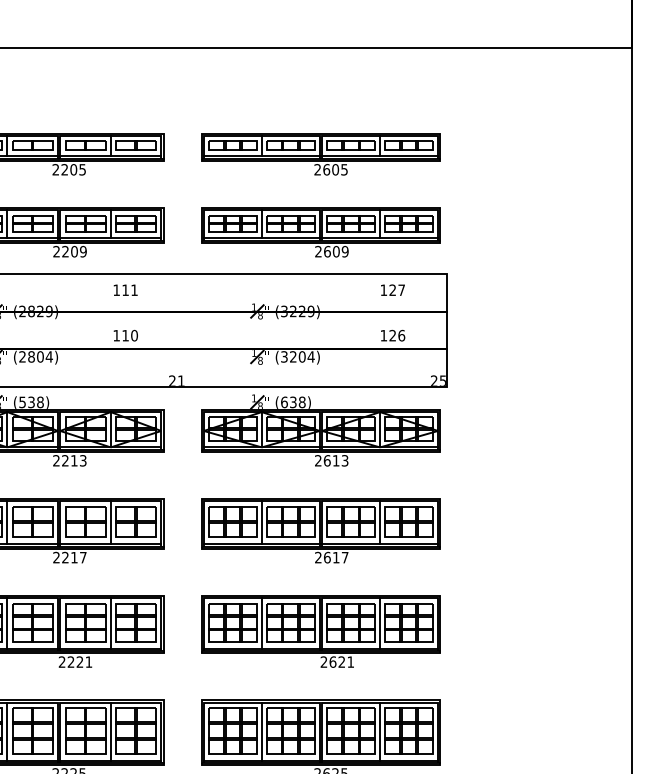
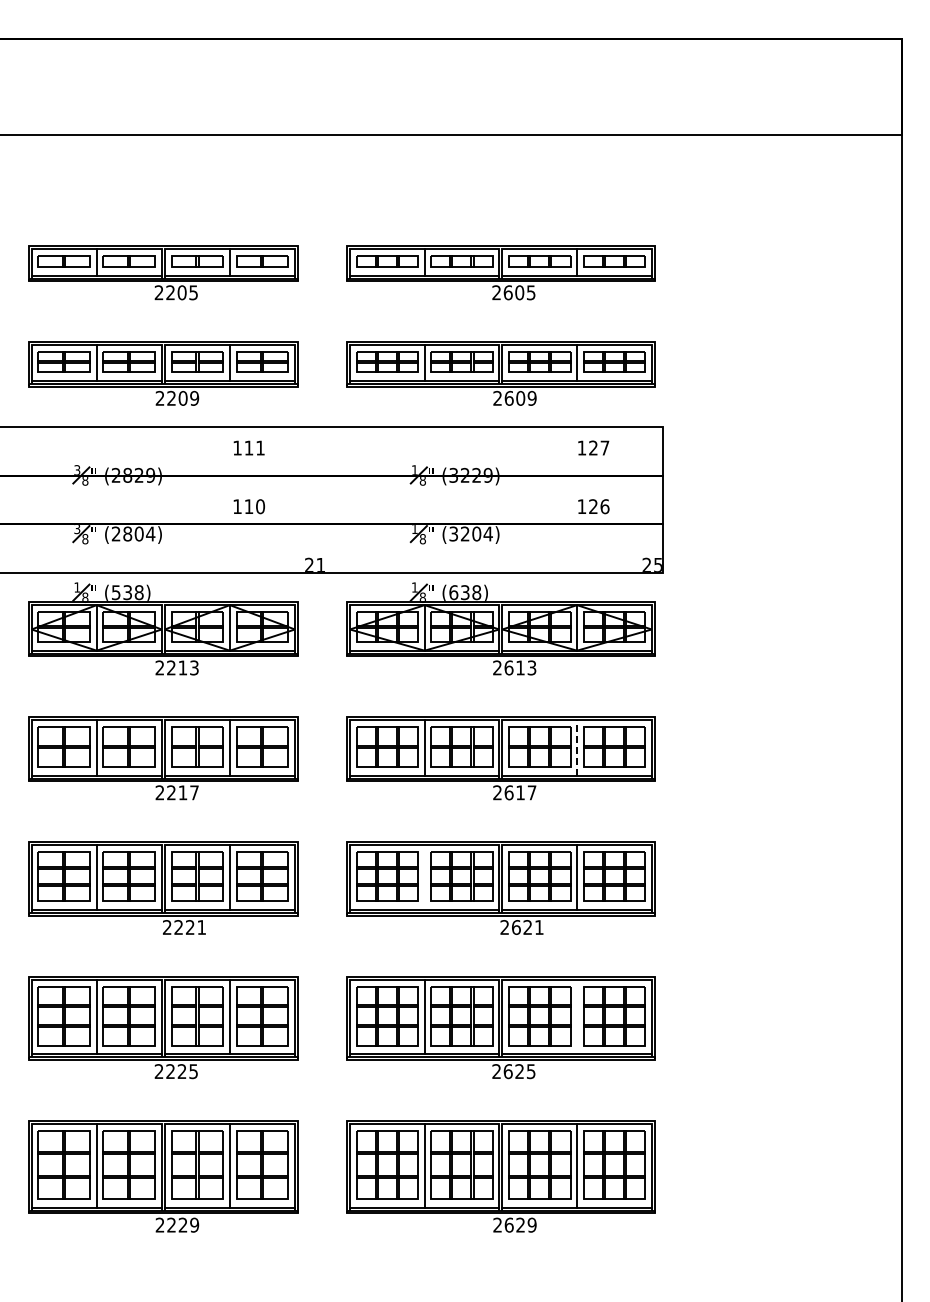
line: (380, 522) -> (577, 747), solid -> dashed
line: (261, 623) -> (424, 877), removed
line: (380, 731) -> (577, 1016), removed

